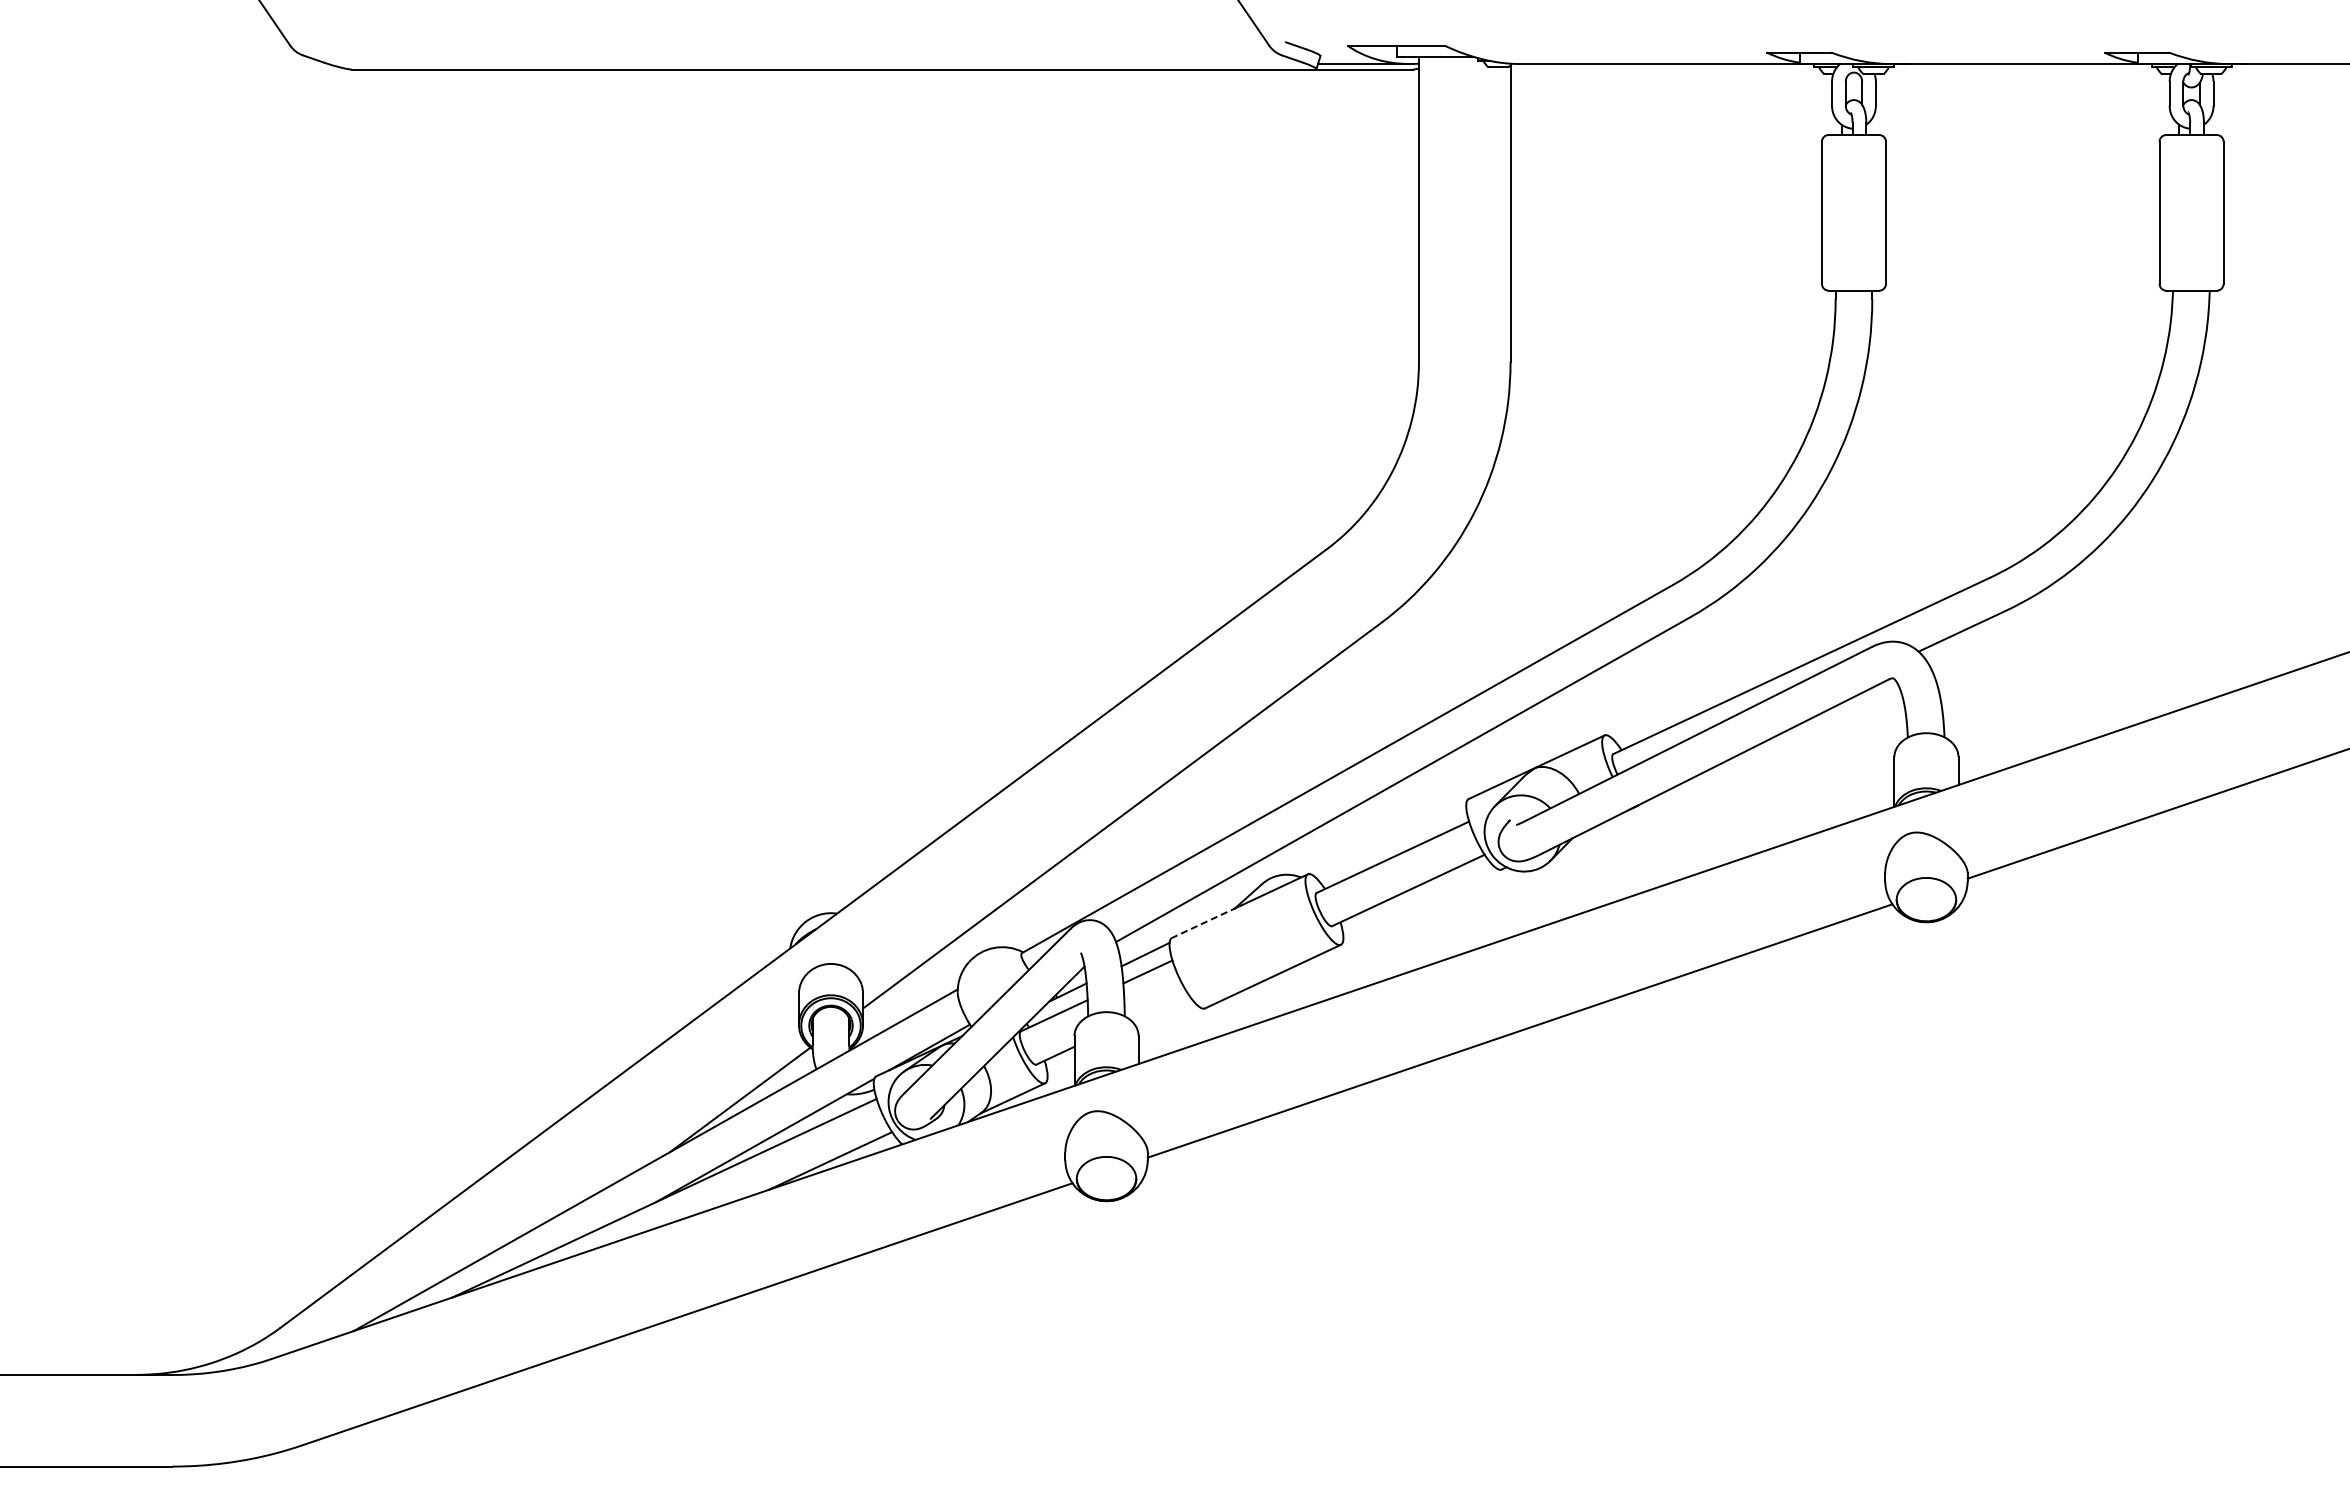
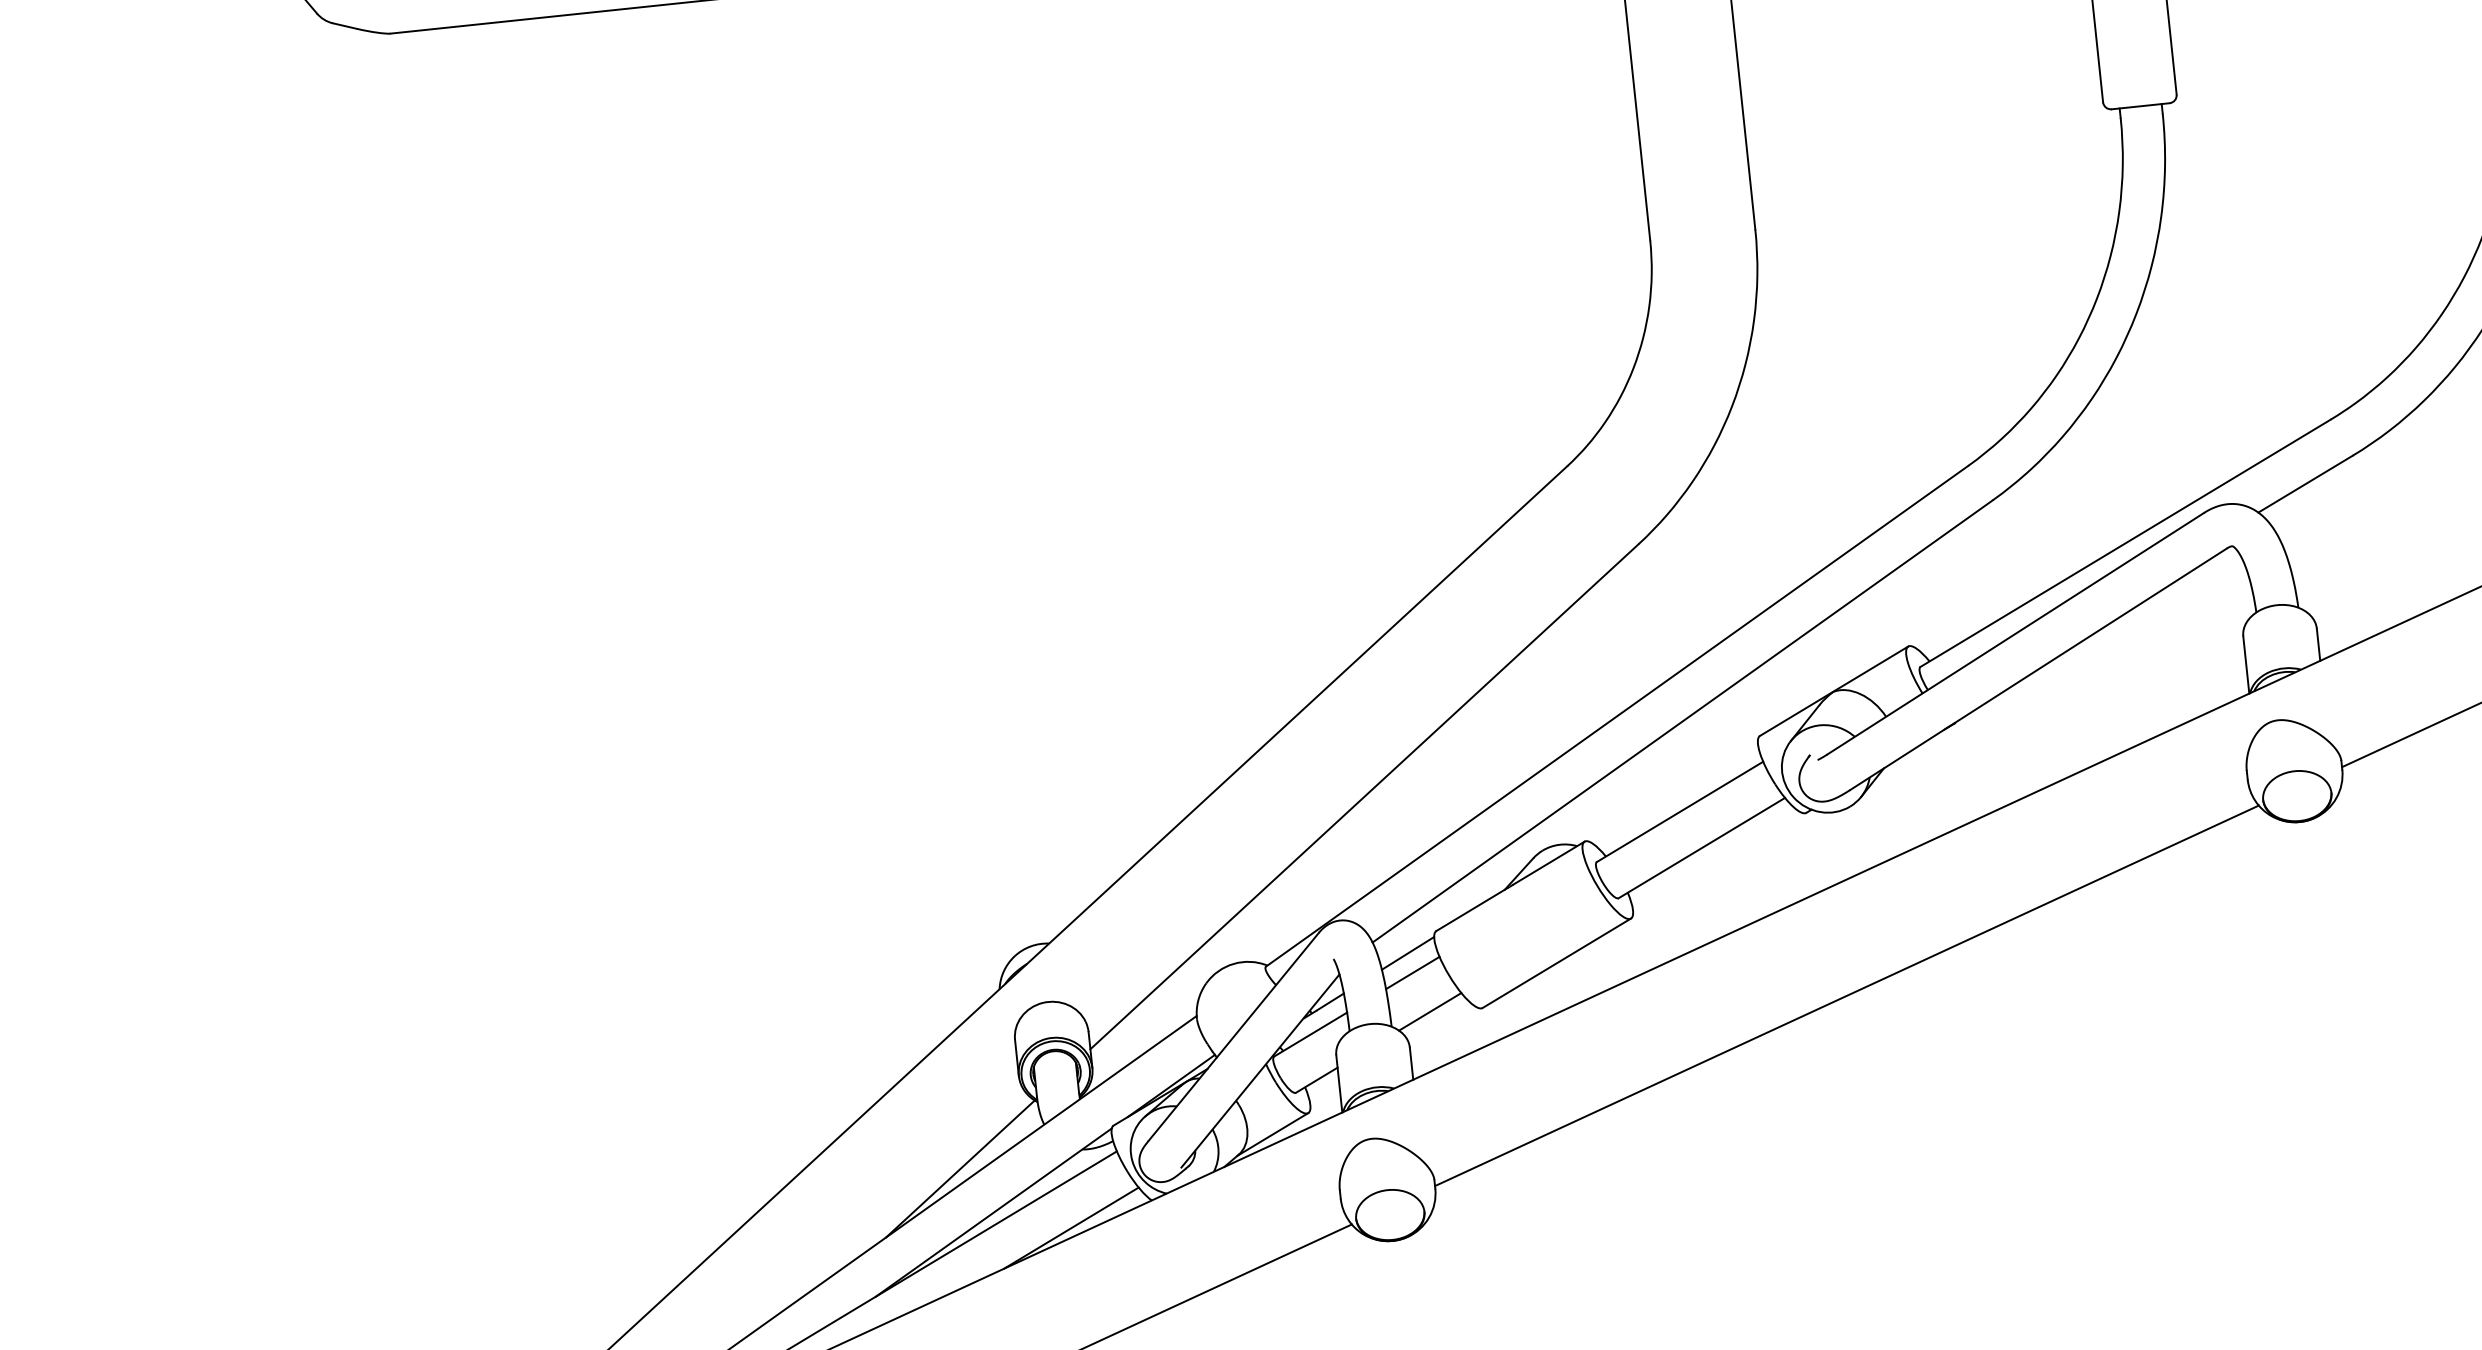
line: (1204, 922) -> (1471, 909), dashed -> solid
line: (1158, 1006) -> (1429, 1011), added

